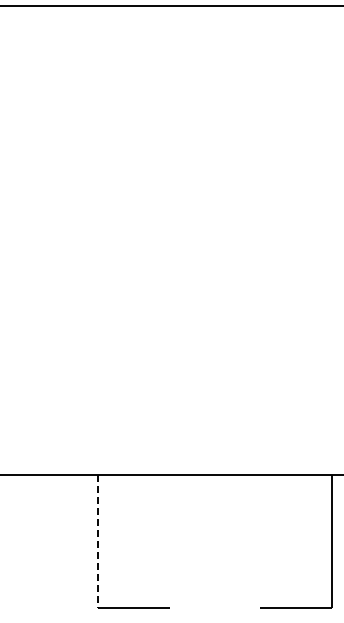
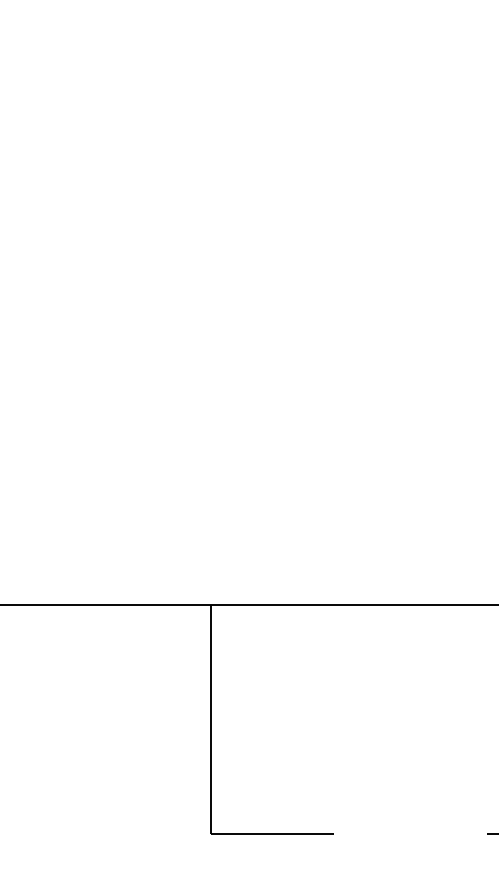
line: (97, 541) -> (210, 719), dashed -> solid

